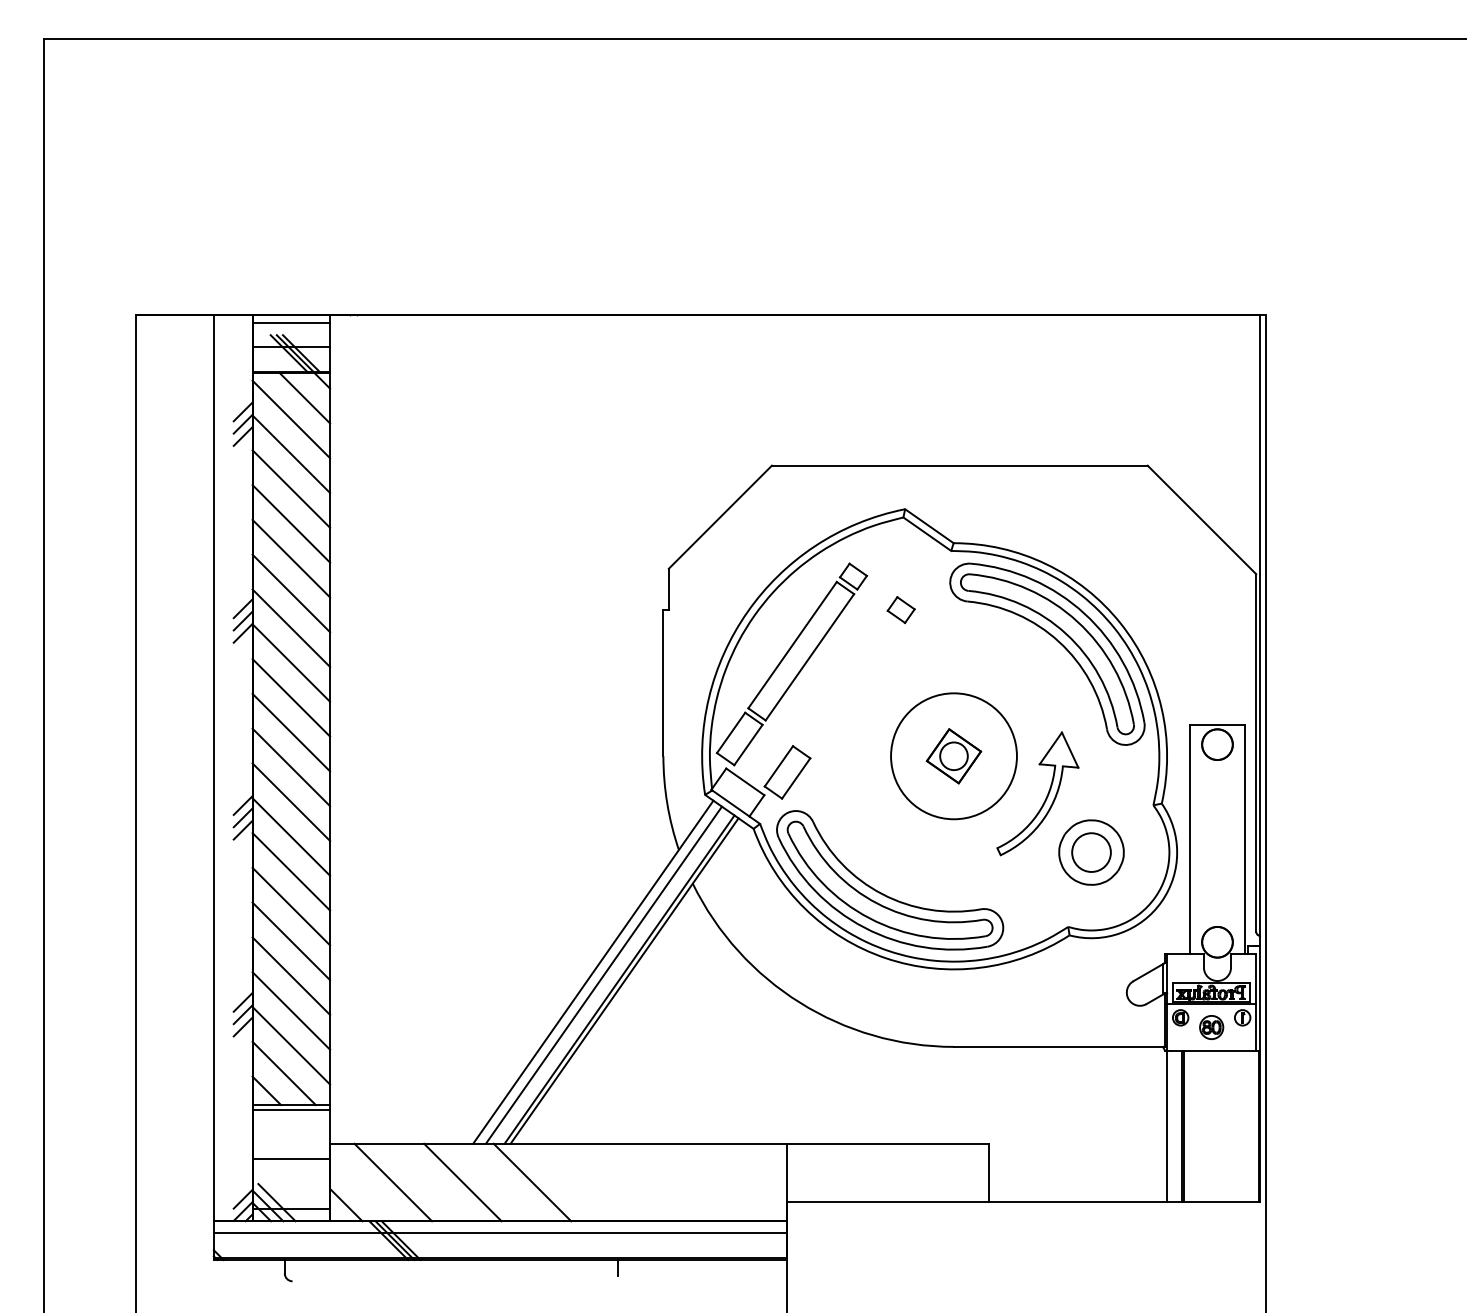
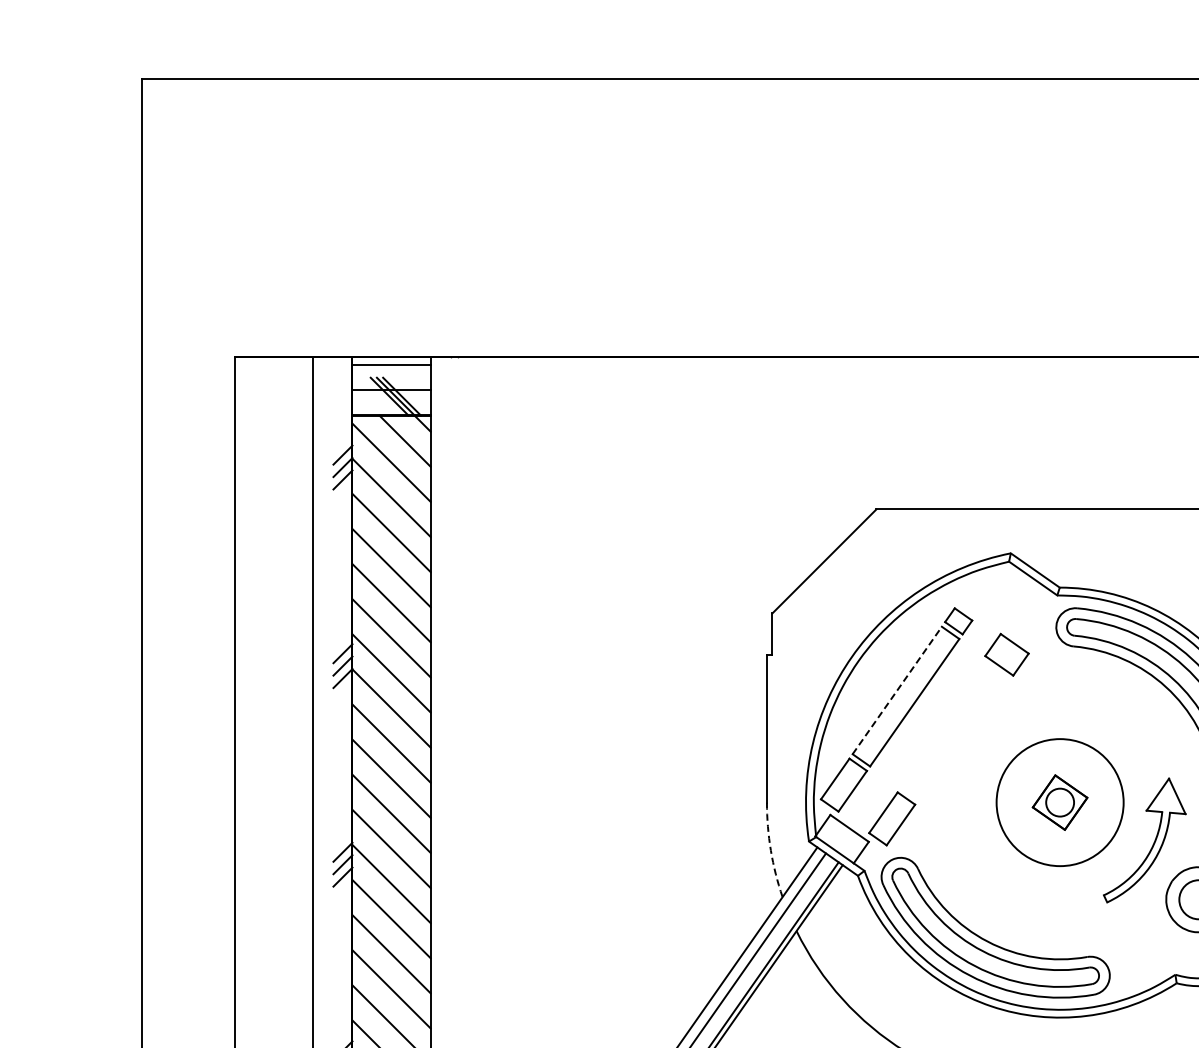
part: (900, 610) -> (1006, 655), size x1.6
line: (792, 644) -> (897, 689), solid -> dashed
arc: (667, 803) -> (771, 850), solid -> dashed

